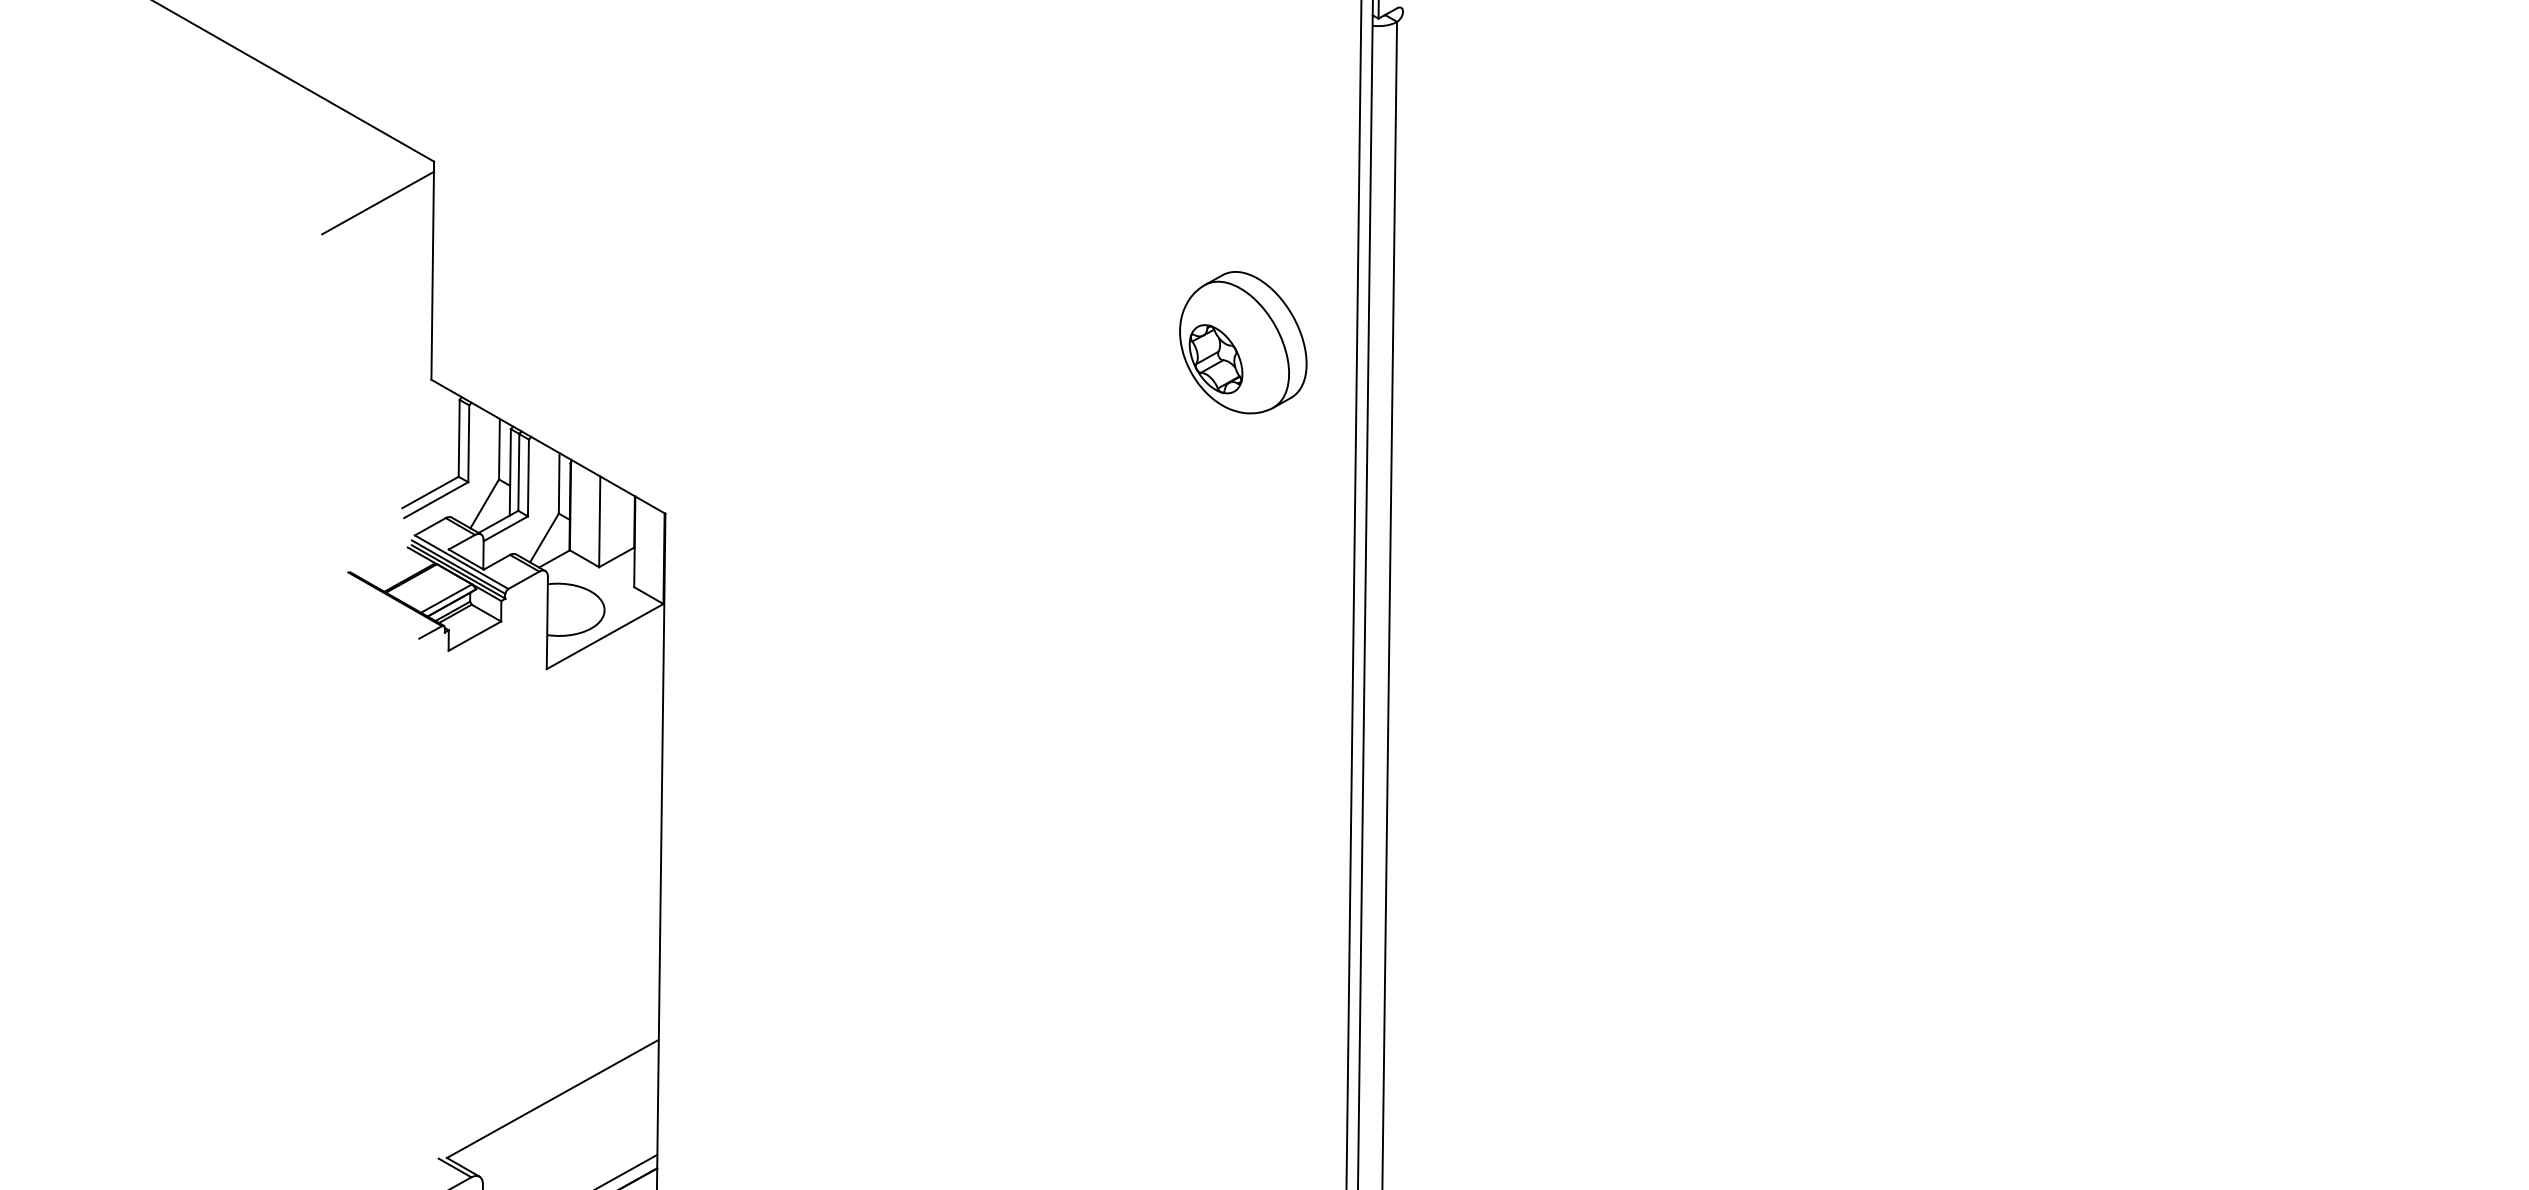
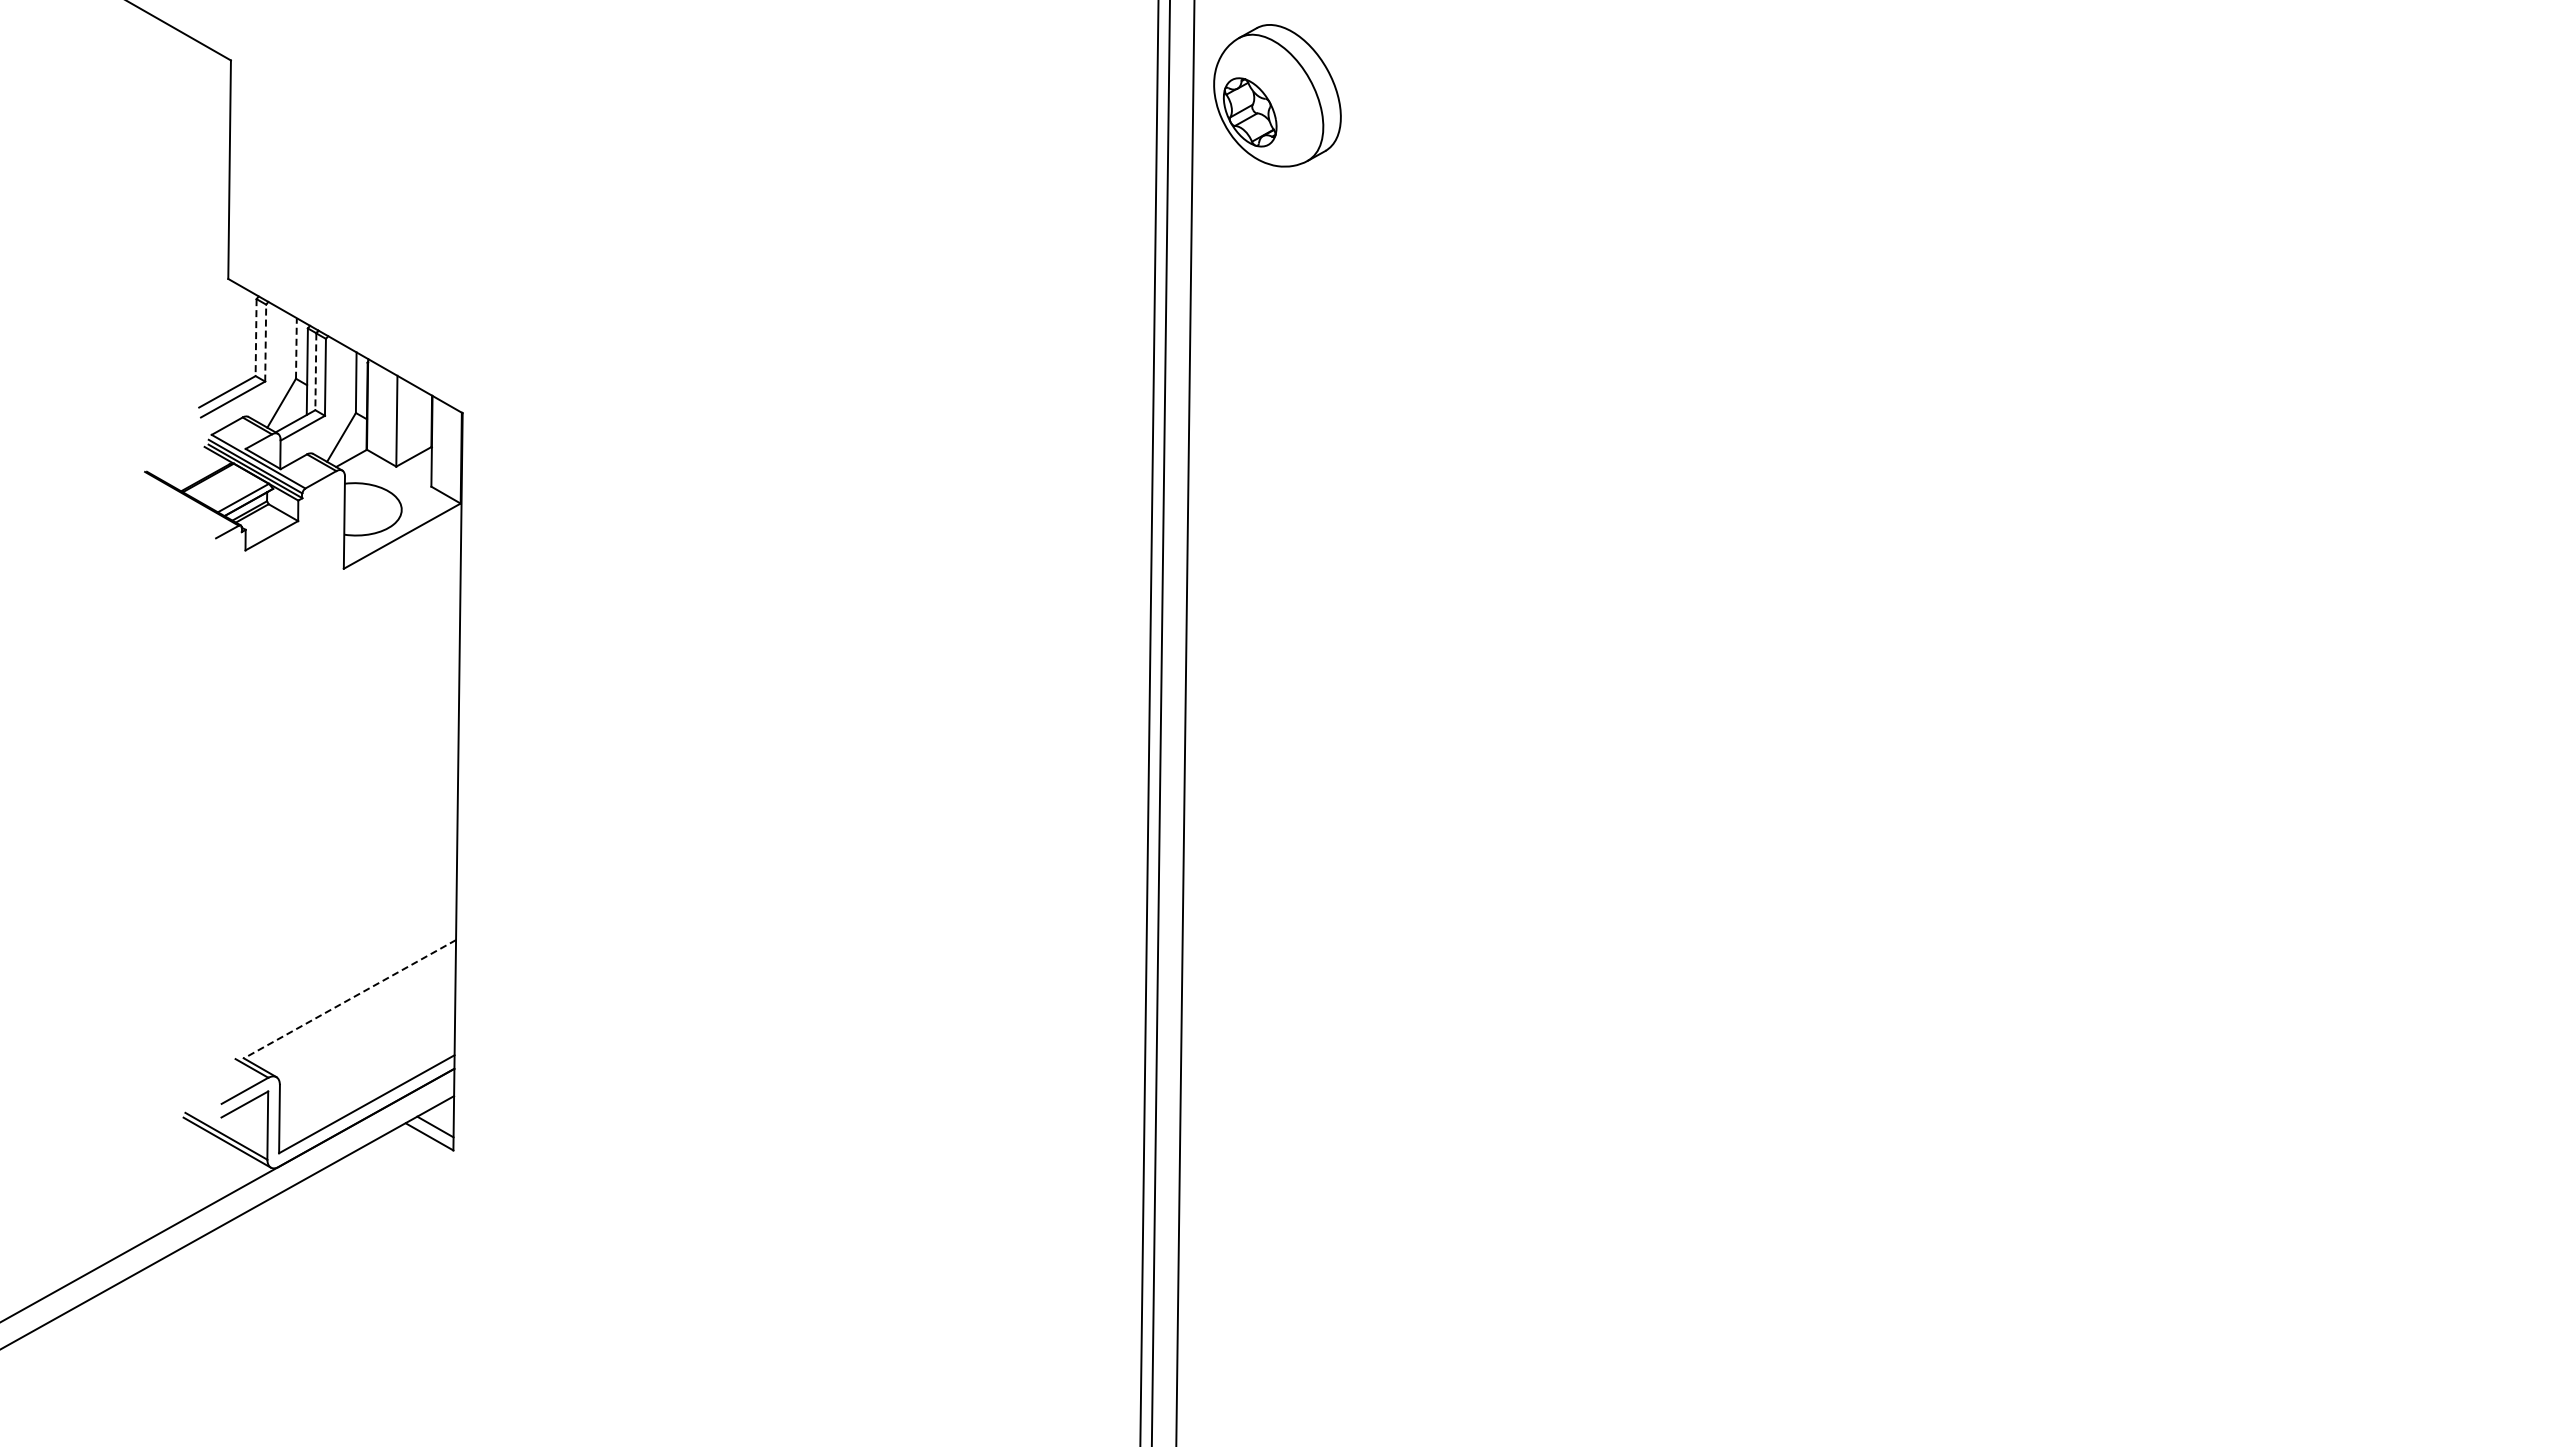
line: (377, 202) -> (174, 101), removed
part: (1243, 342) -> (1277, 95), moved
line: (459, 439) -> (256, 338), solid -> dashed
line: (468, 443) -> (265, 342), solid -> dashed
line: (499, 449) -> (296, 348), solid -> dashed
line: (518, 473) -> (315, 372), solid -> dashed
line: (552, 1099) -> (349, 999), solid -> dashed

